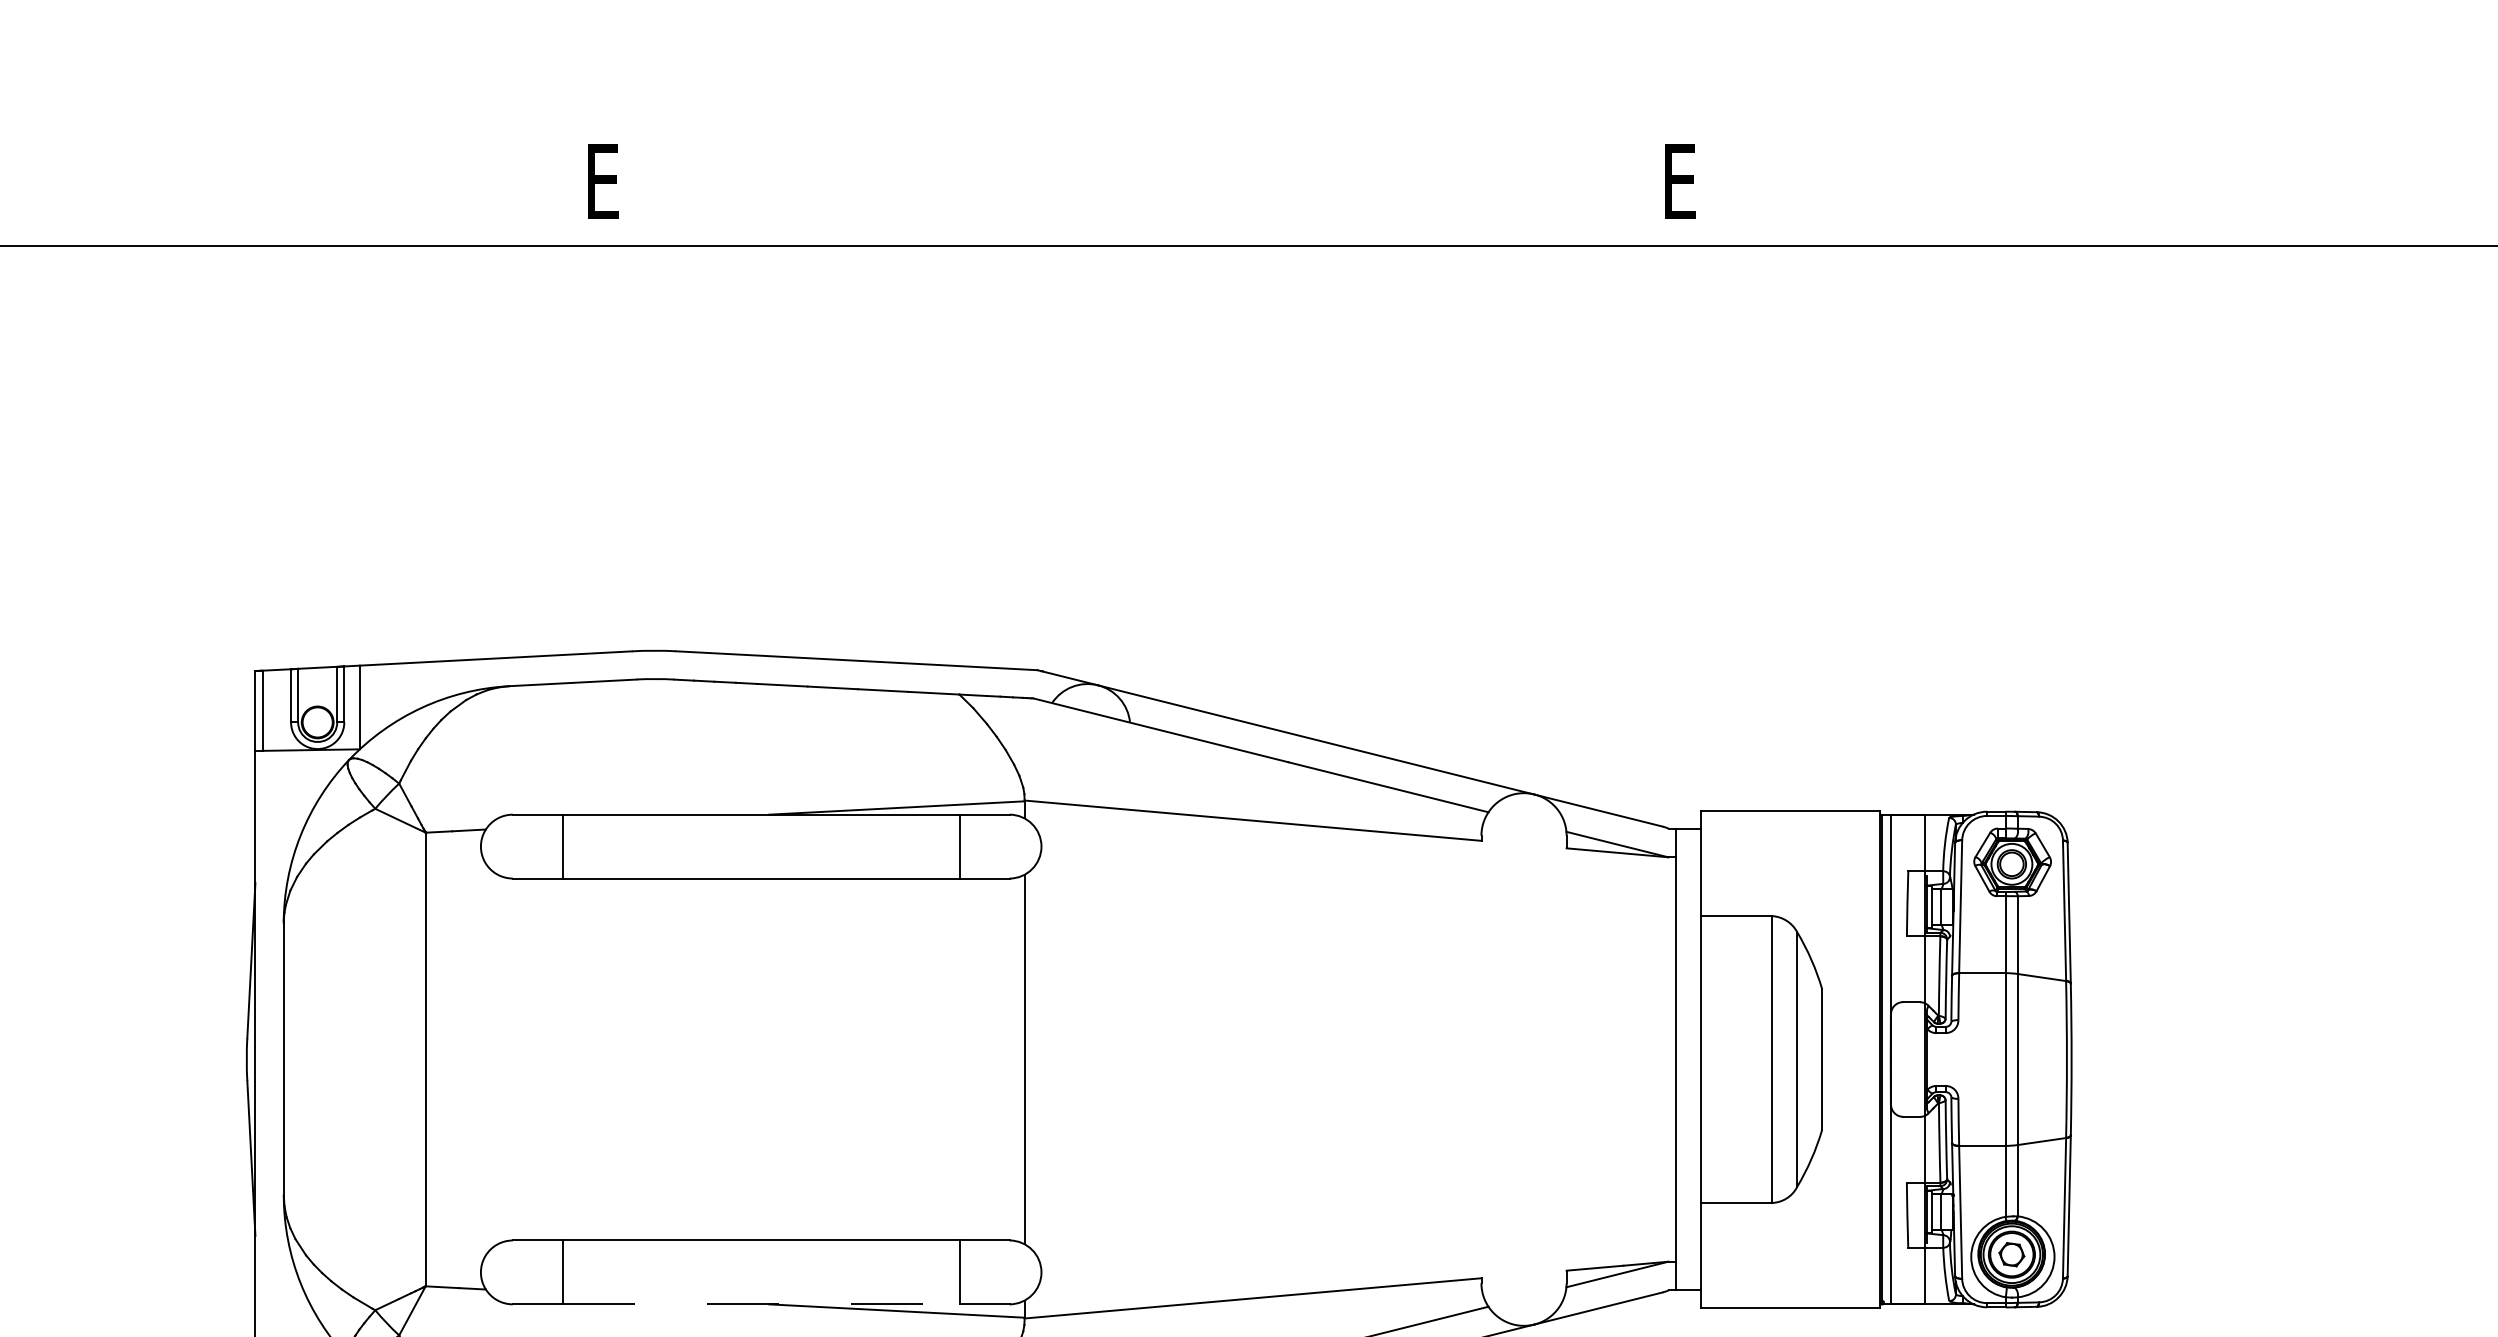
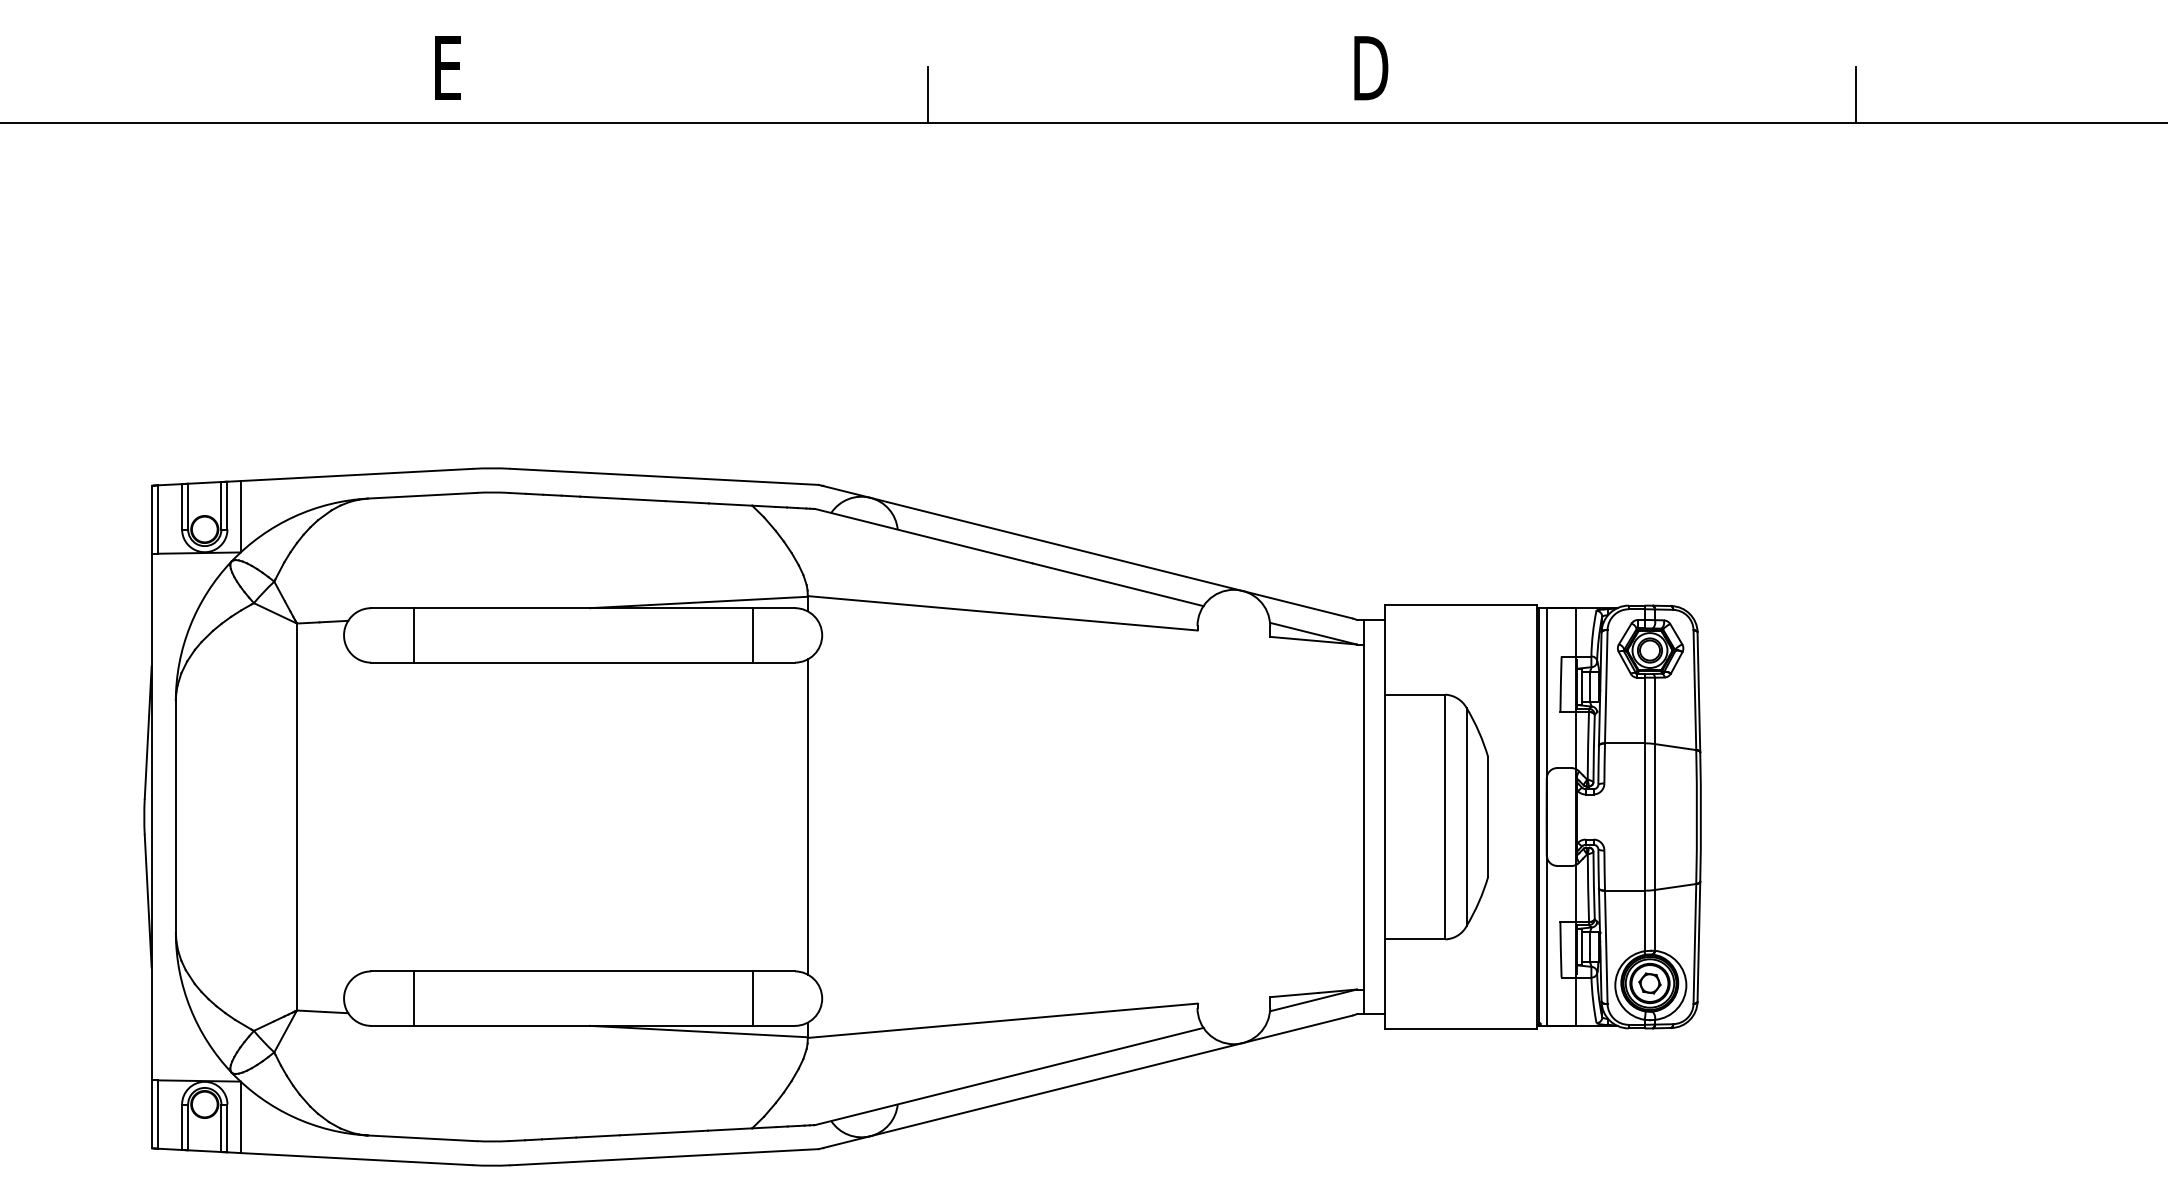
text: (1685, 182) -> (1371, 68), E -> D
line: (1164, 212) -> (927, 94), added
line: (2253, 212) -> (1856, 94), added
line: (761, 1303) -> (583, 1025), dashed -> solid

